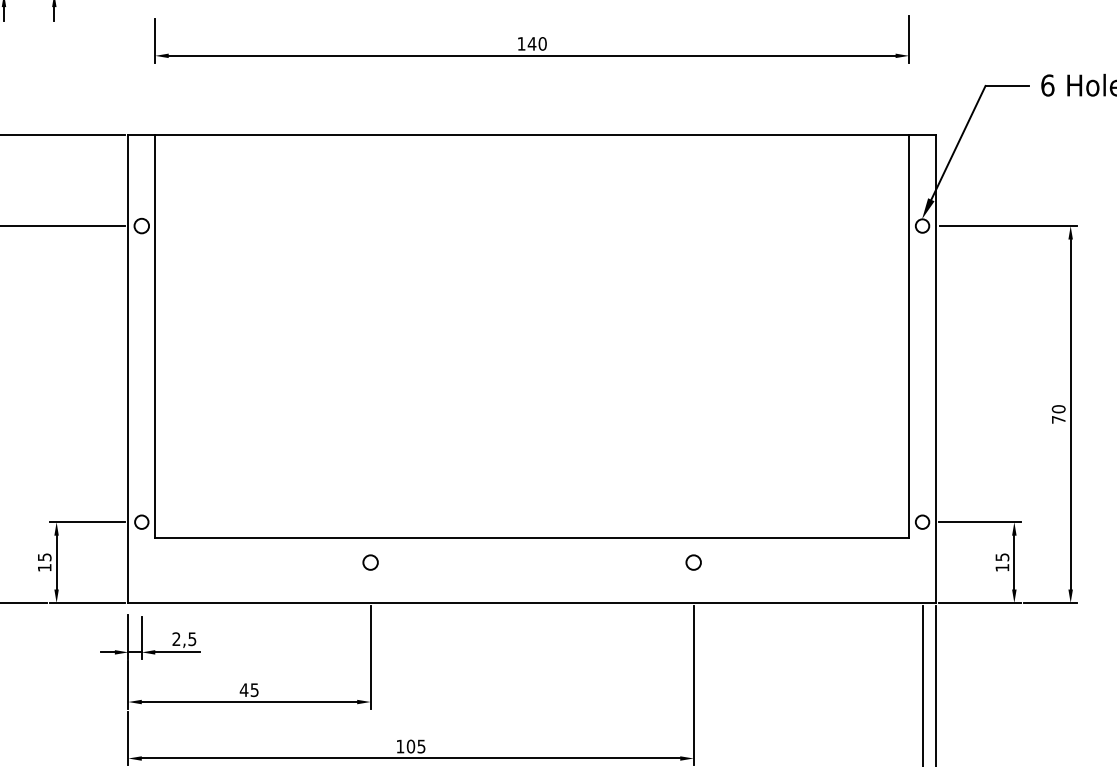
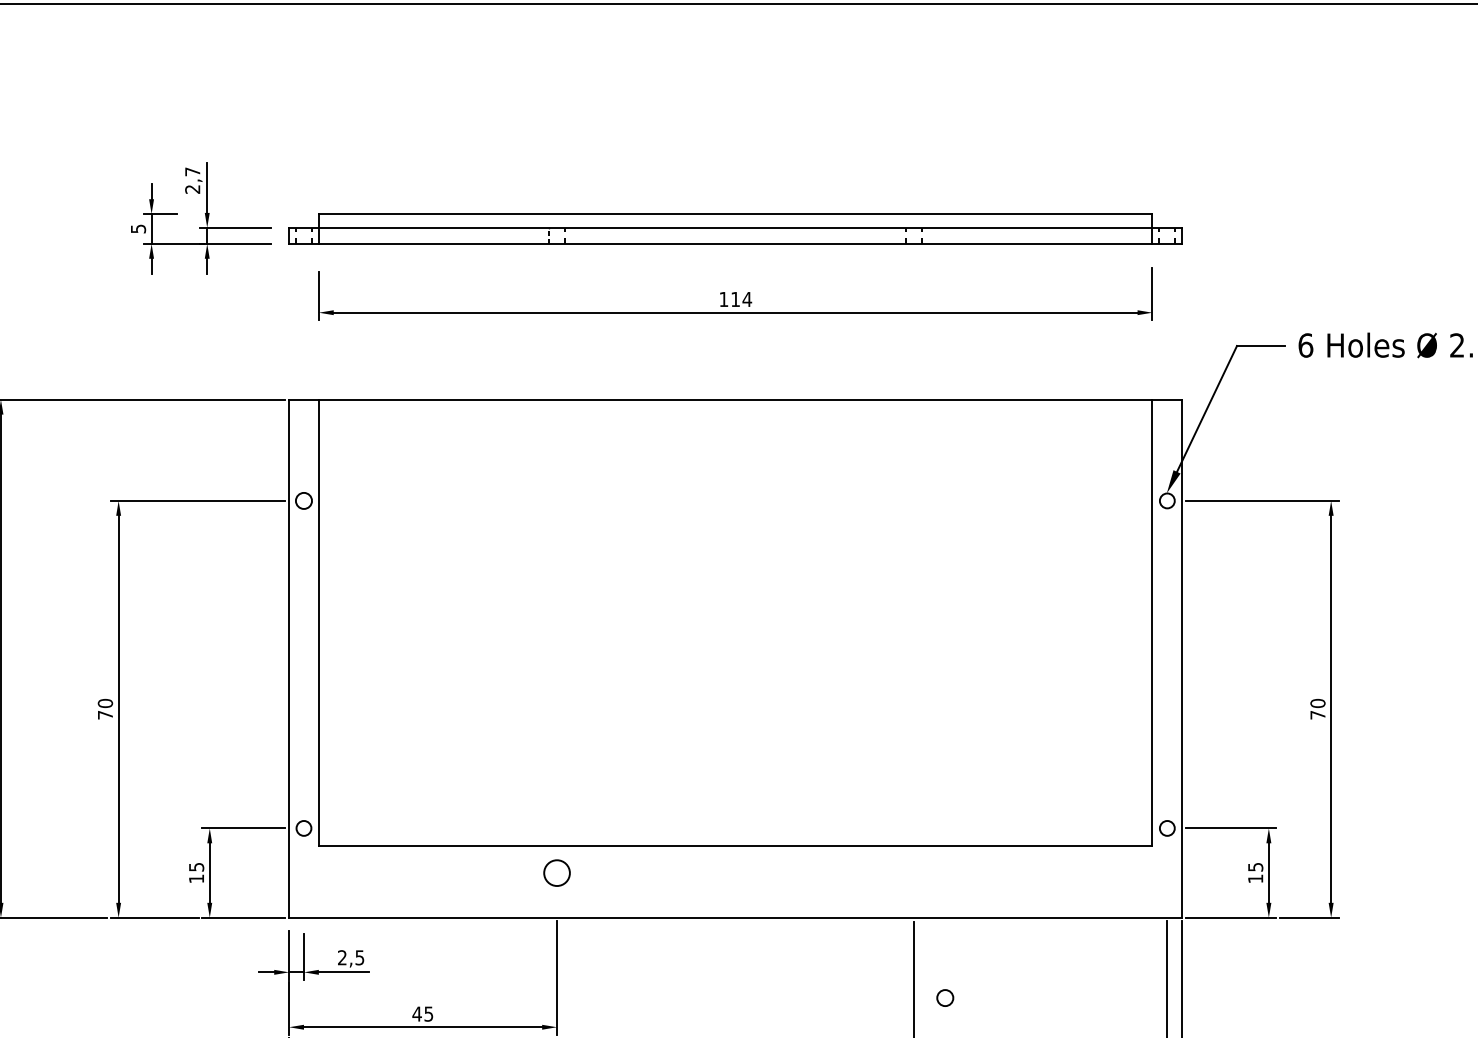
text: (537, 43) -> (741, 299), 140 -> 114
circle: (370, 562) -> (556, 872), size x1.6
circle: (693, 562) -> (945, 997), moved

